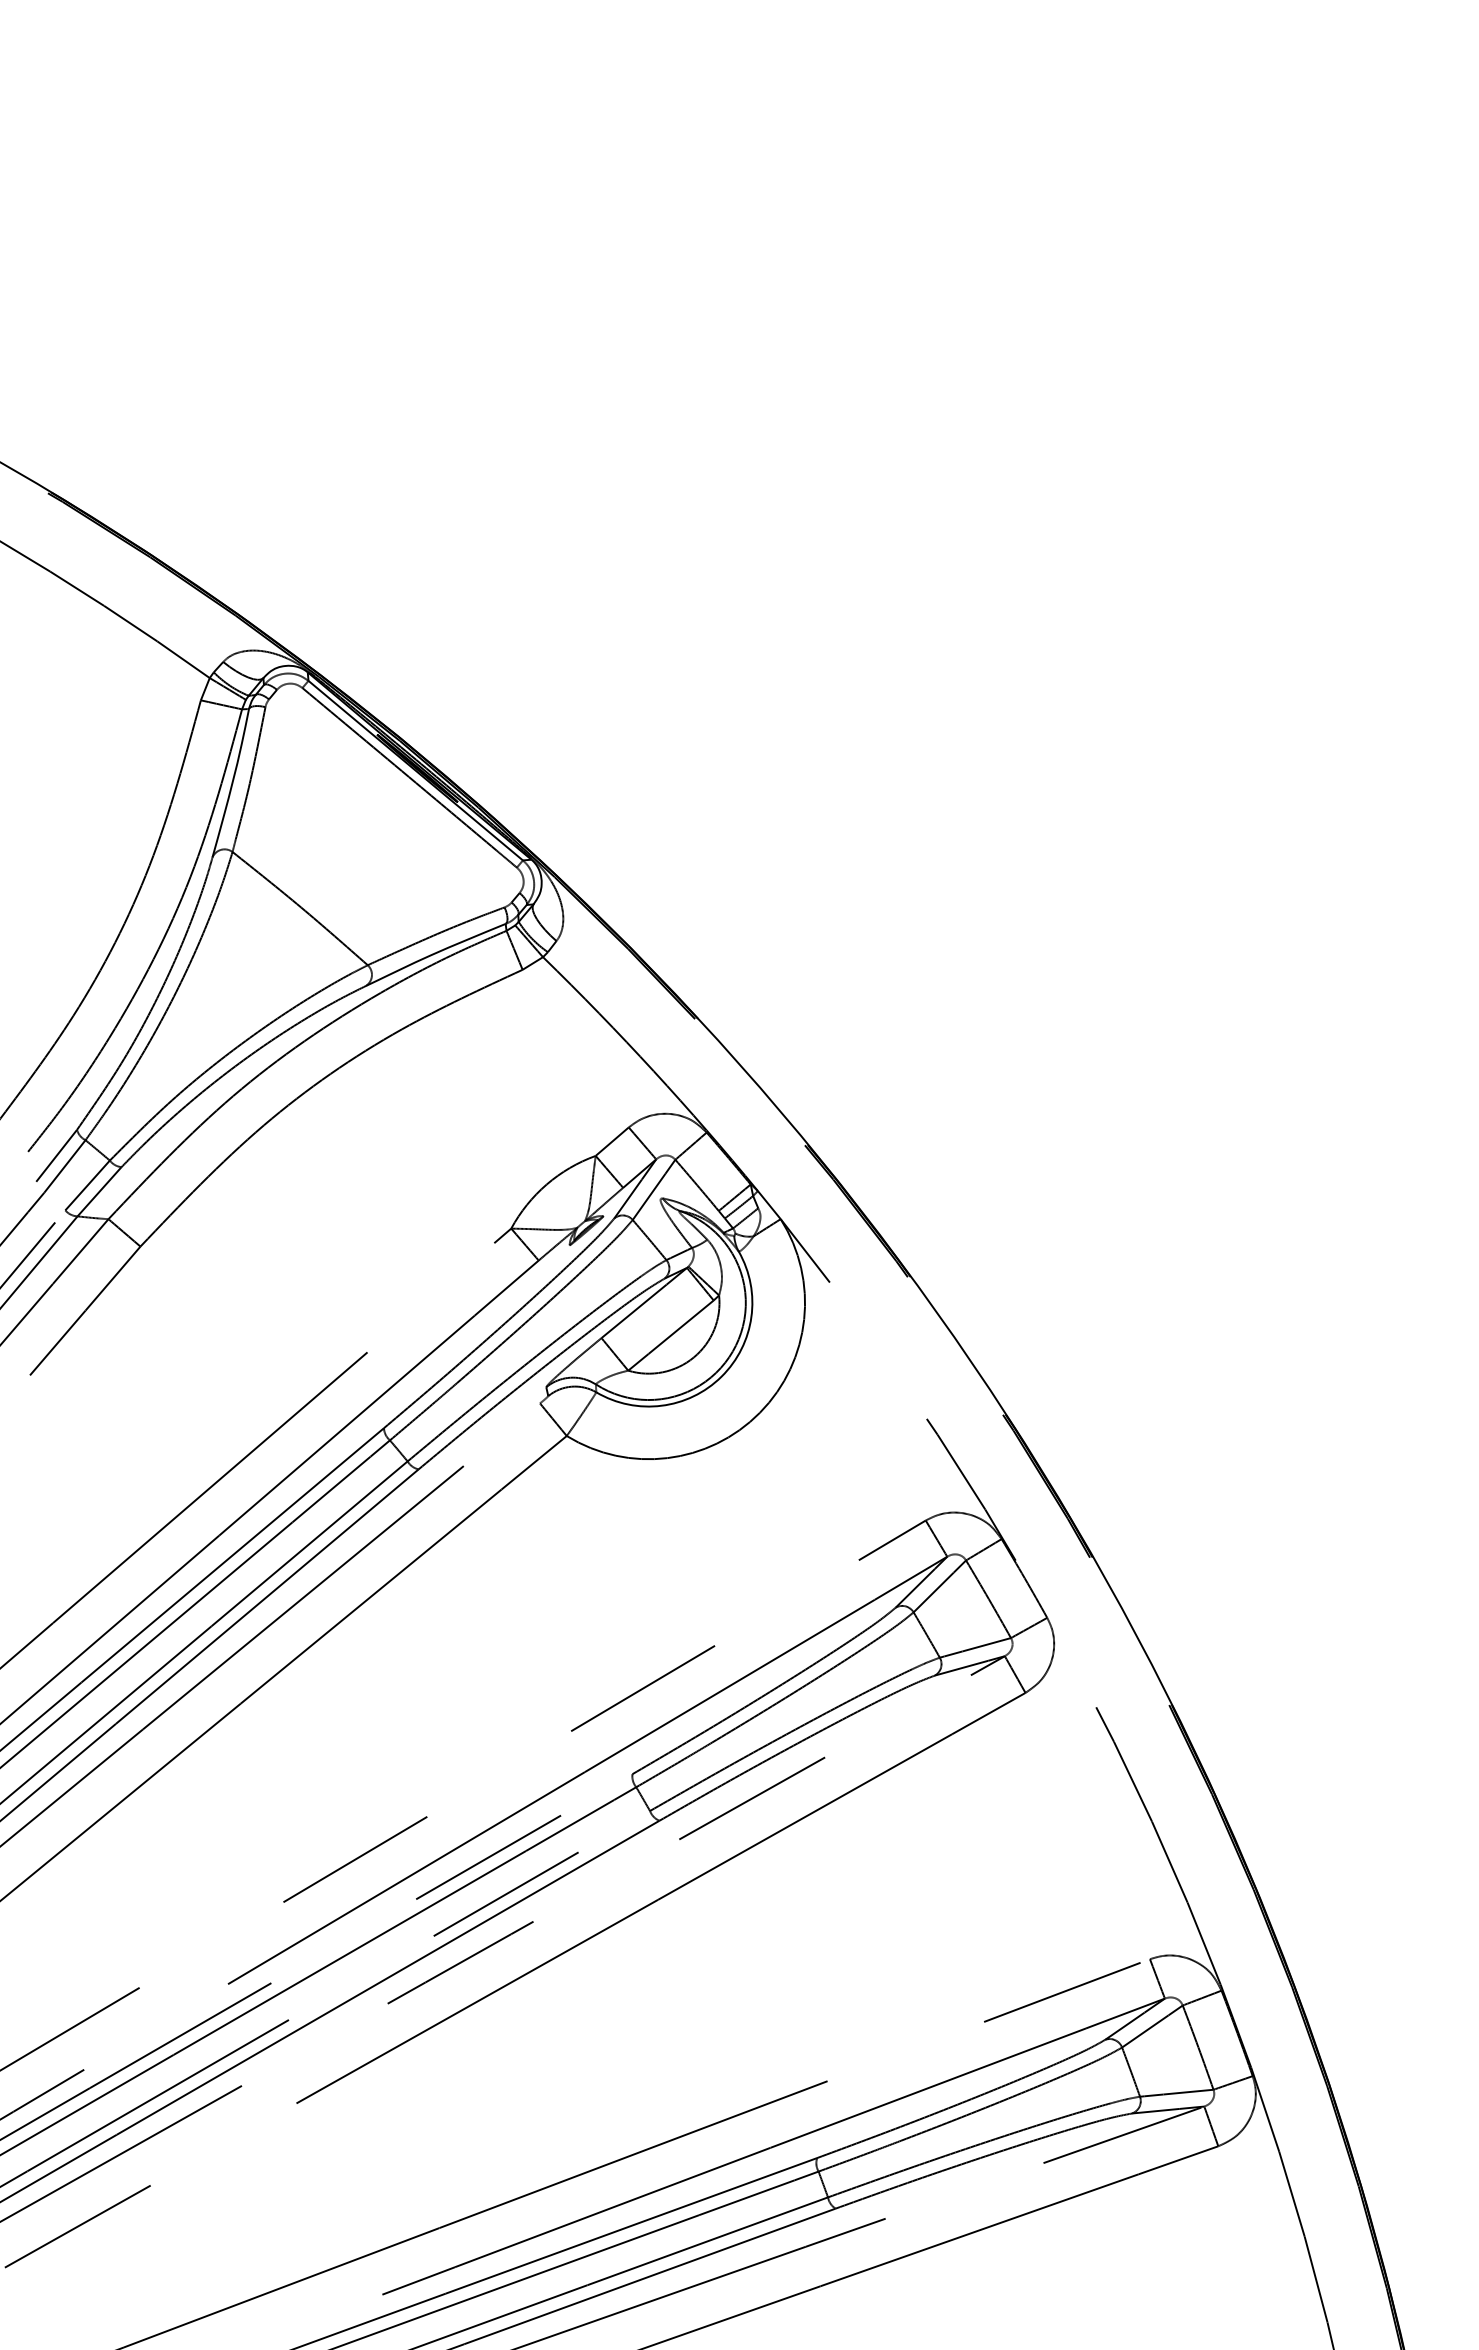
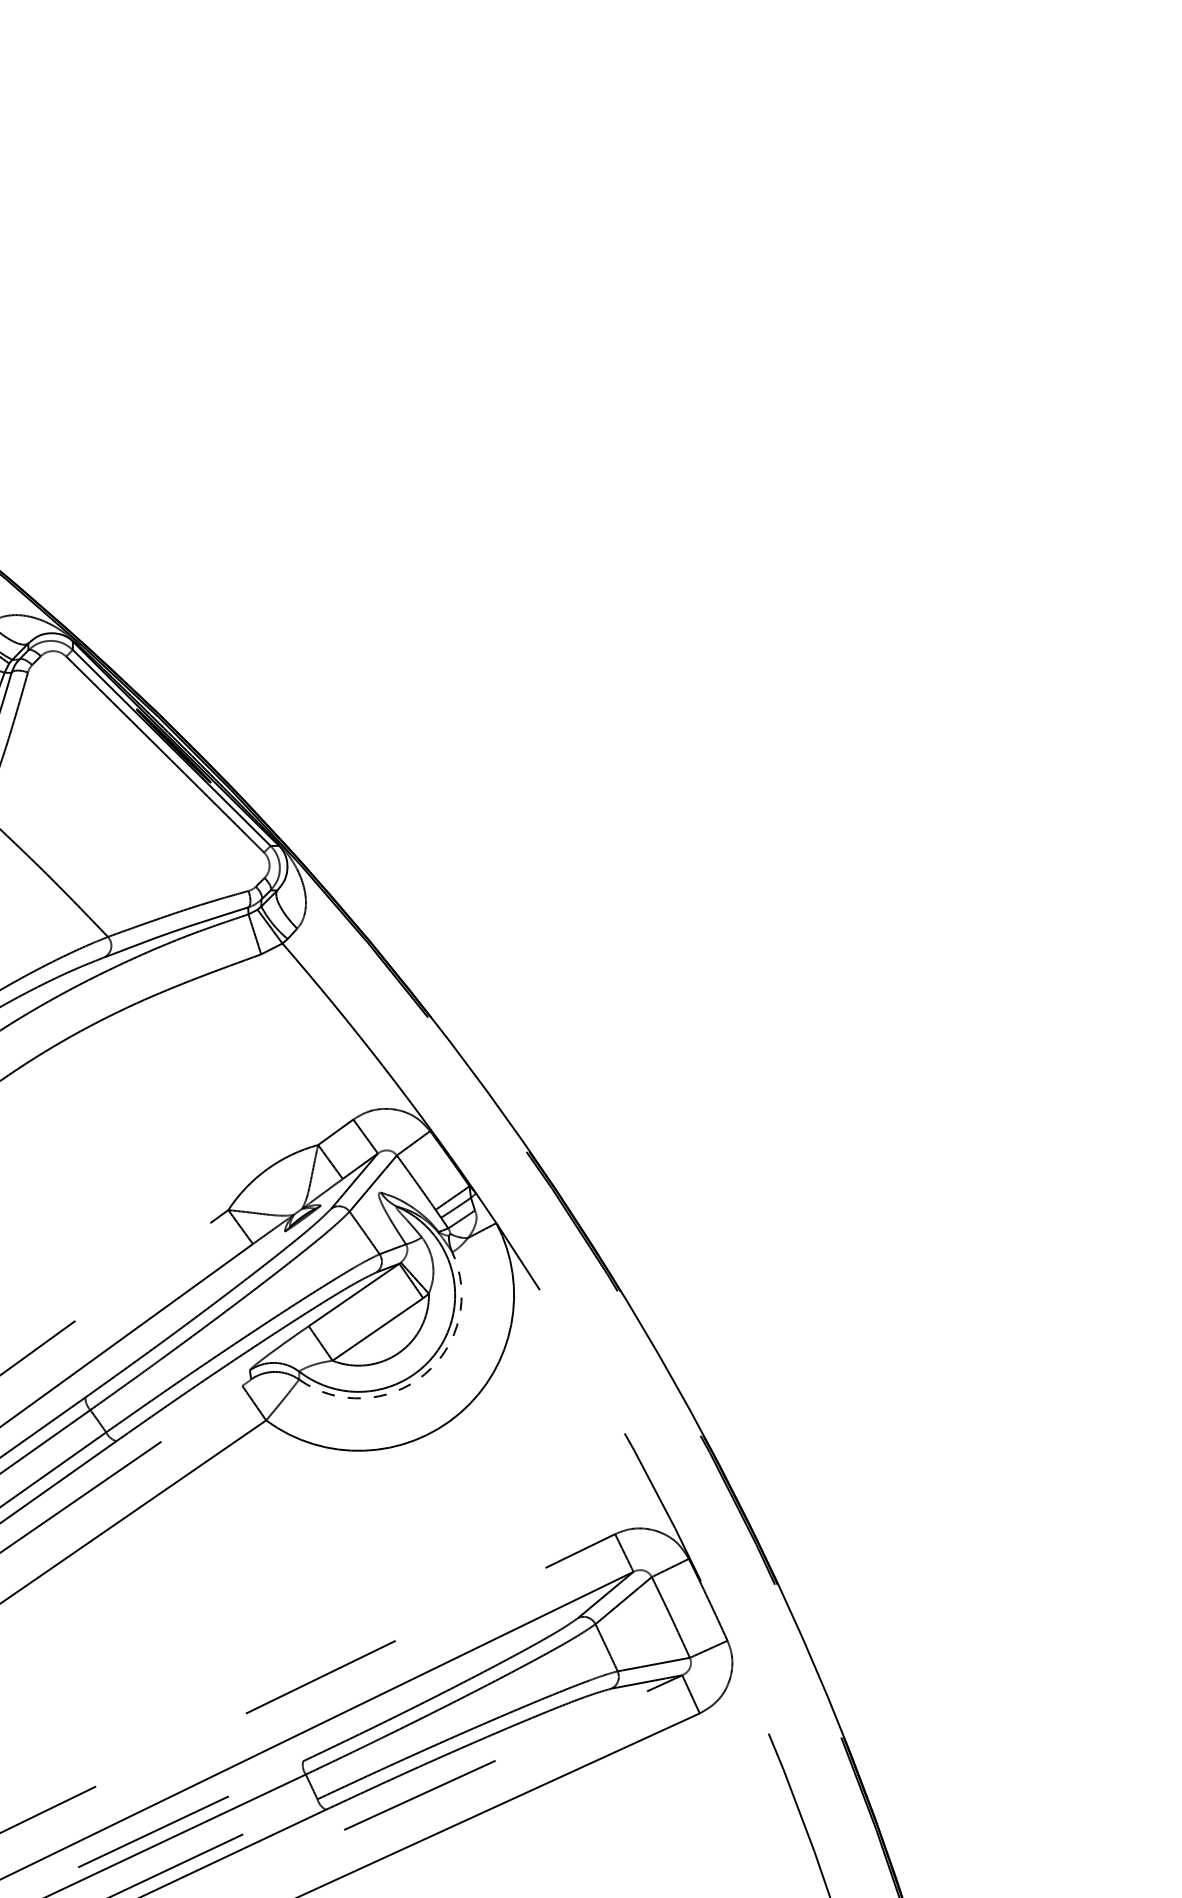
arc: (721, 1376) -> (424, 1374), solid -> dashed

